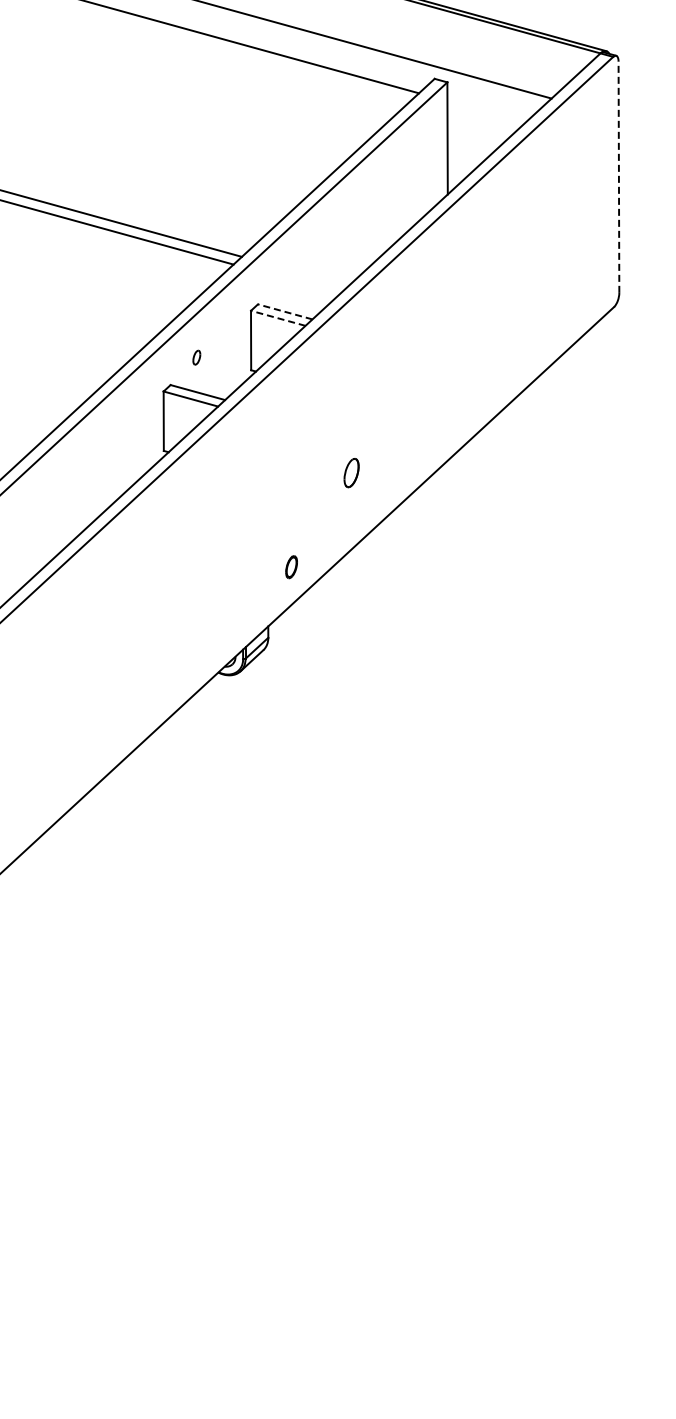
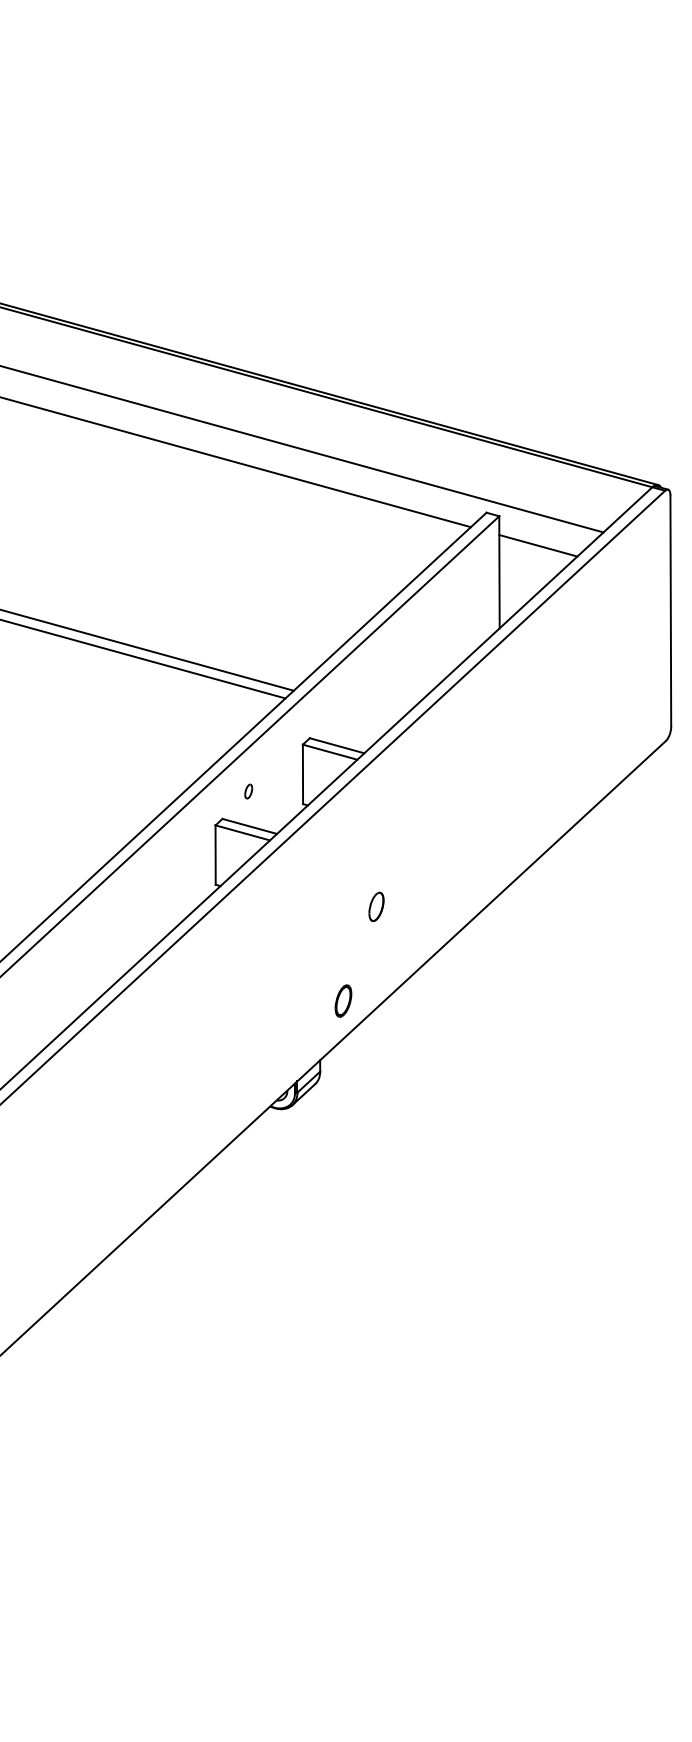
line: (486, 111) -> (538, 545), added
line: (618, 177) -> (670, 611), dashed -> solid
line: (284, 311) -> (336, 745), dashed -> solid
line: (277, 318) -> (329, 752), dashed -> solid
part: (351, 472) -> (376, 906), moved
part: (291, 566) -> (343, 1000), size x1.43

